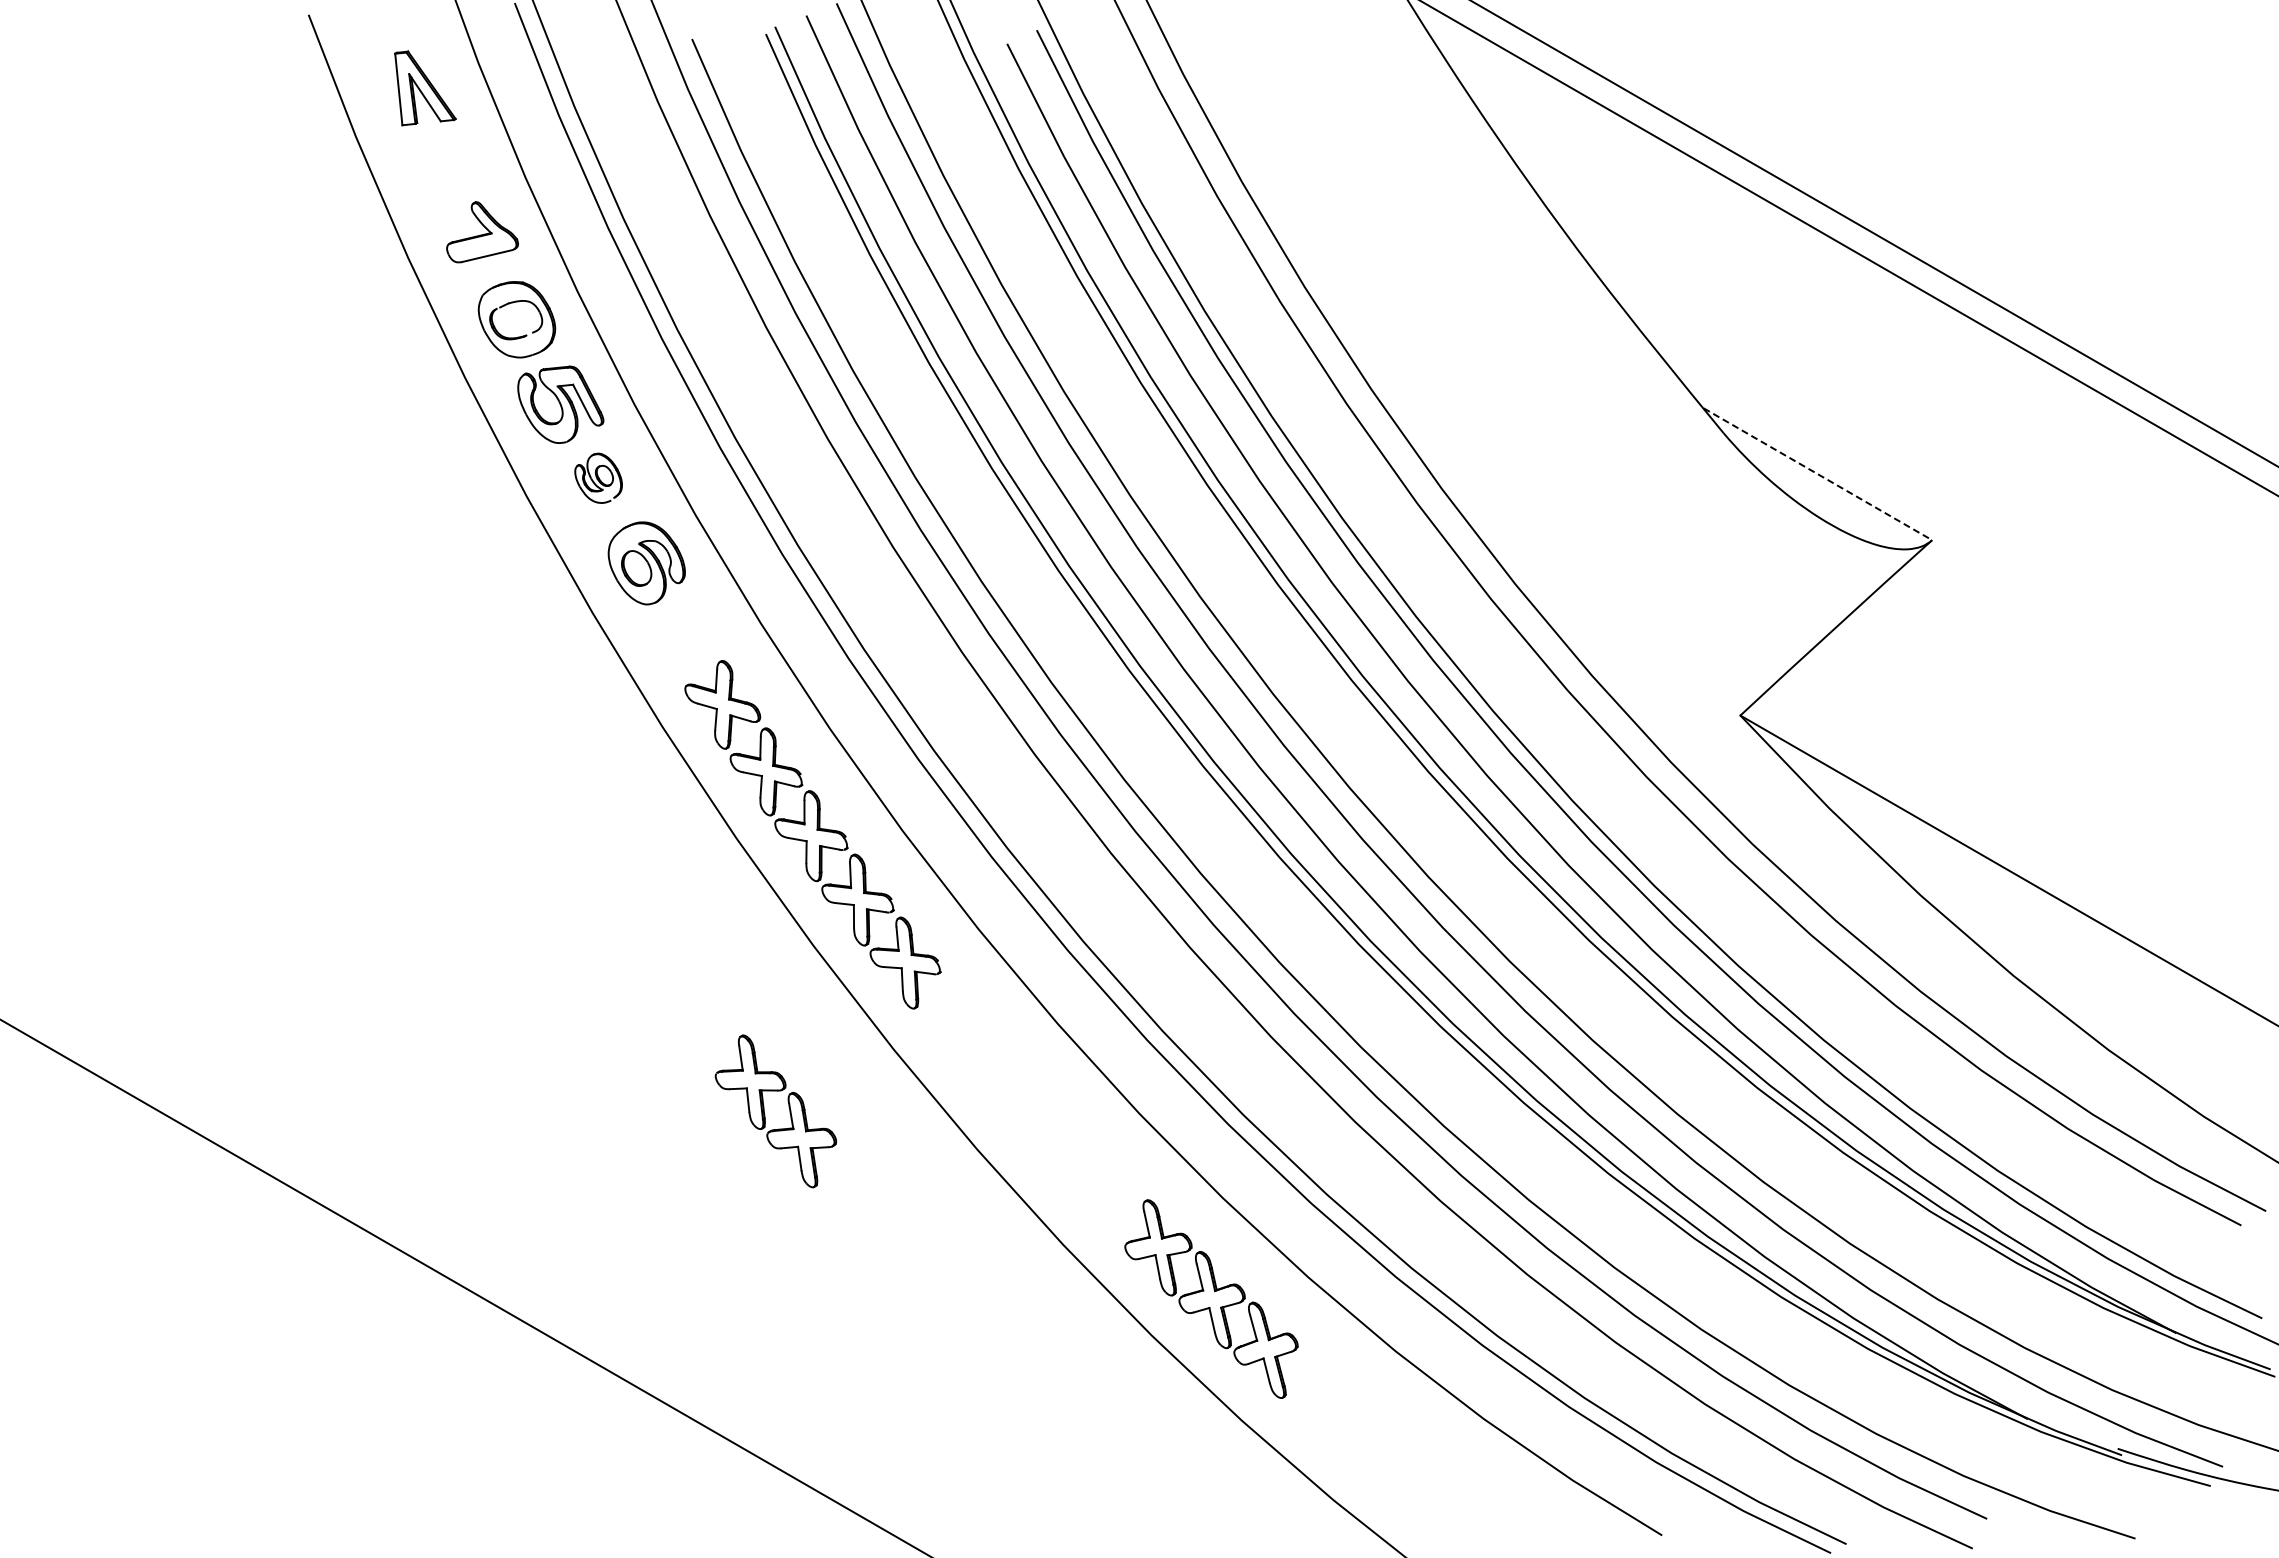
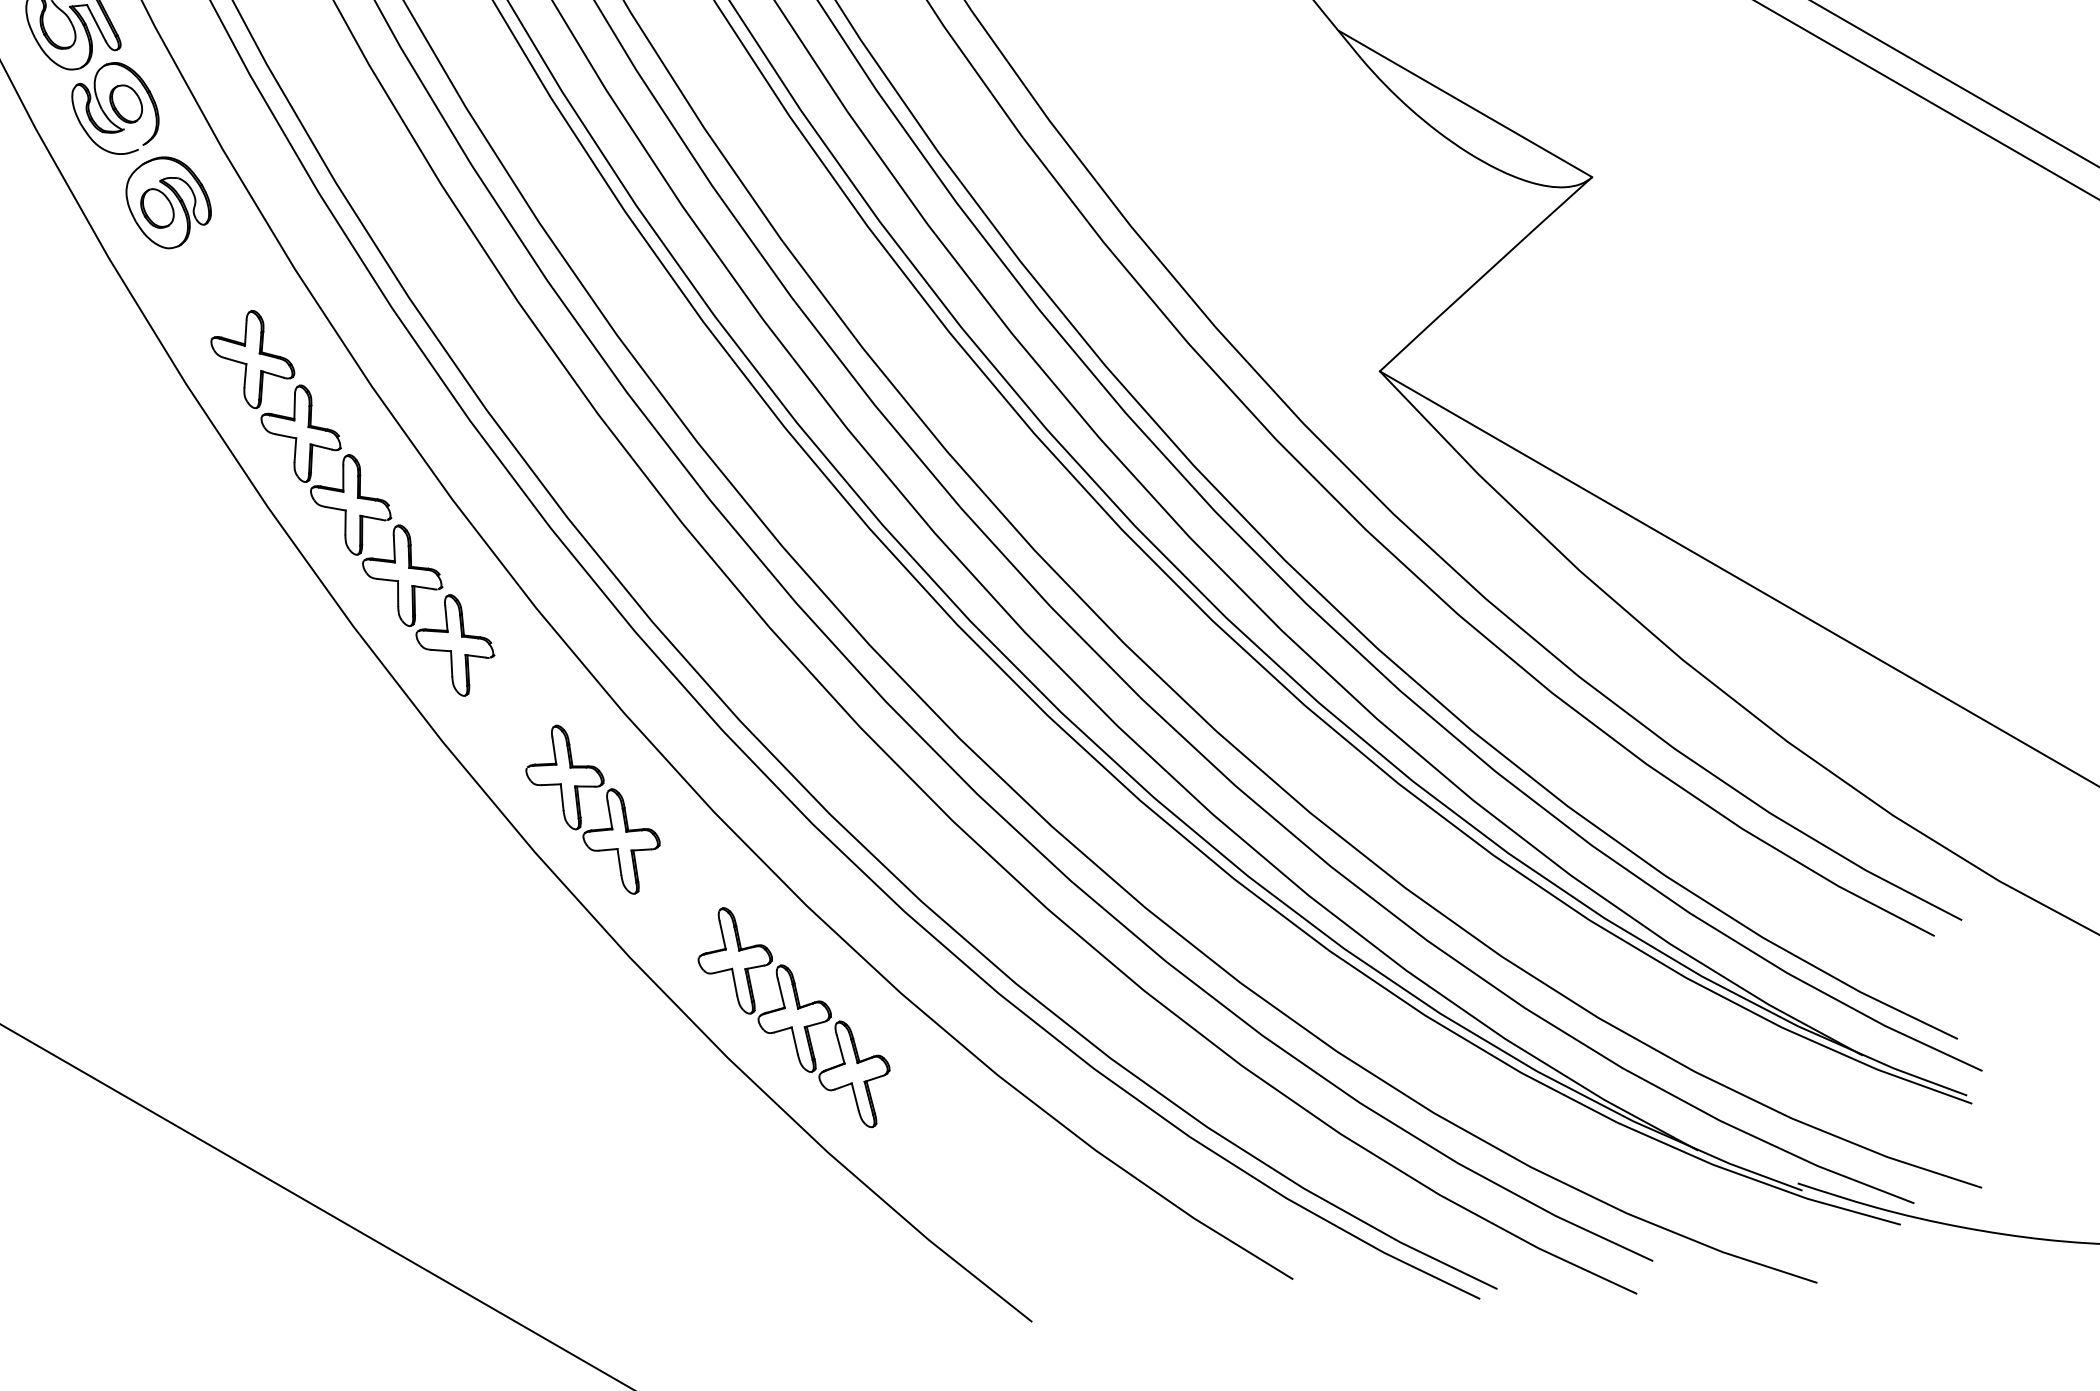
line: (1817, 474) -> (1465, 104), dashed -> solid
part: (598, 478) -> (115, 108), size x1.67
part: (765, 1114) -> (581, 813), moved

